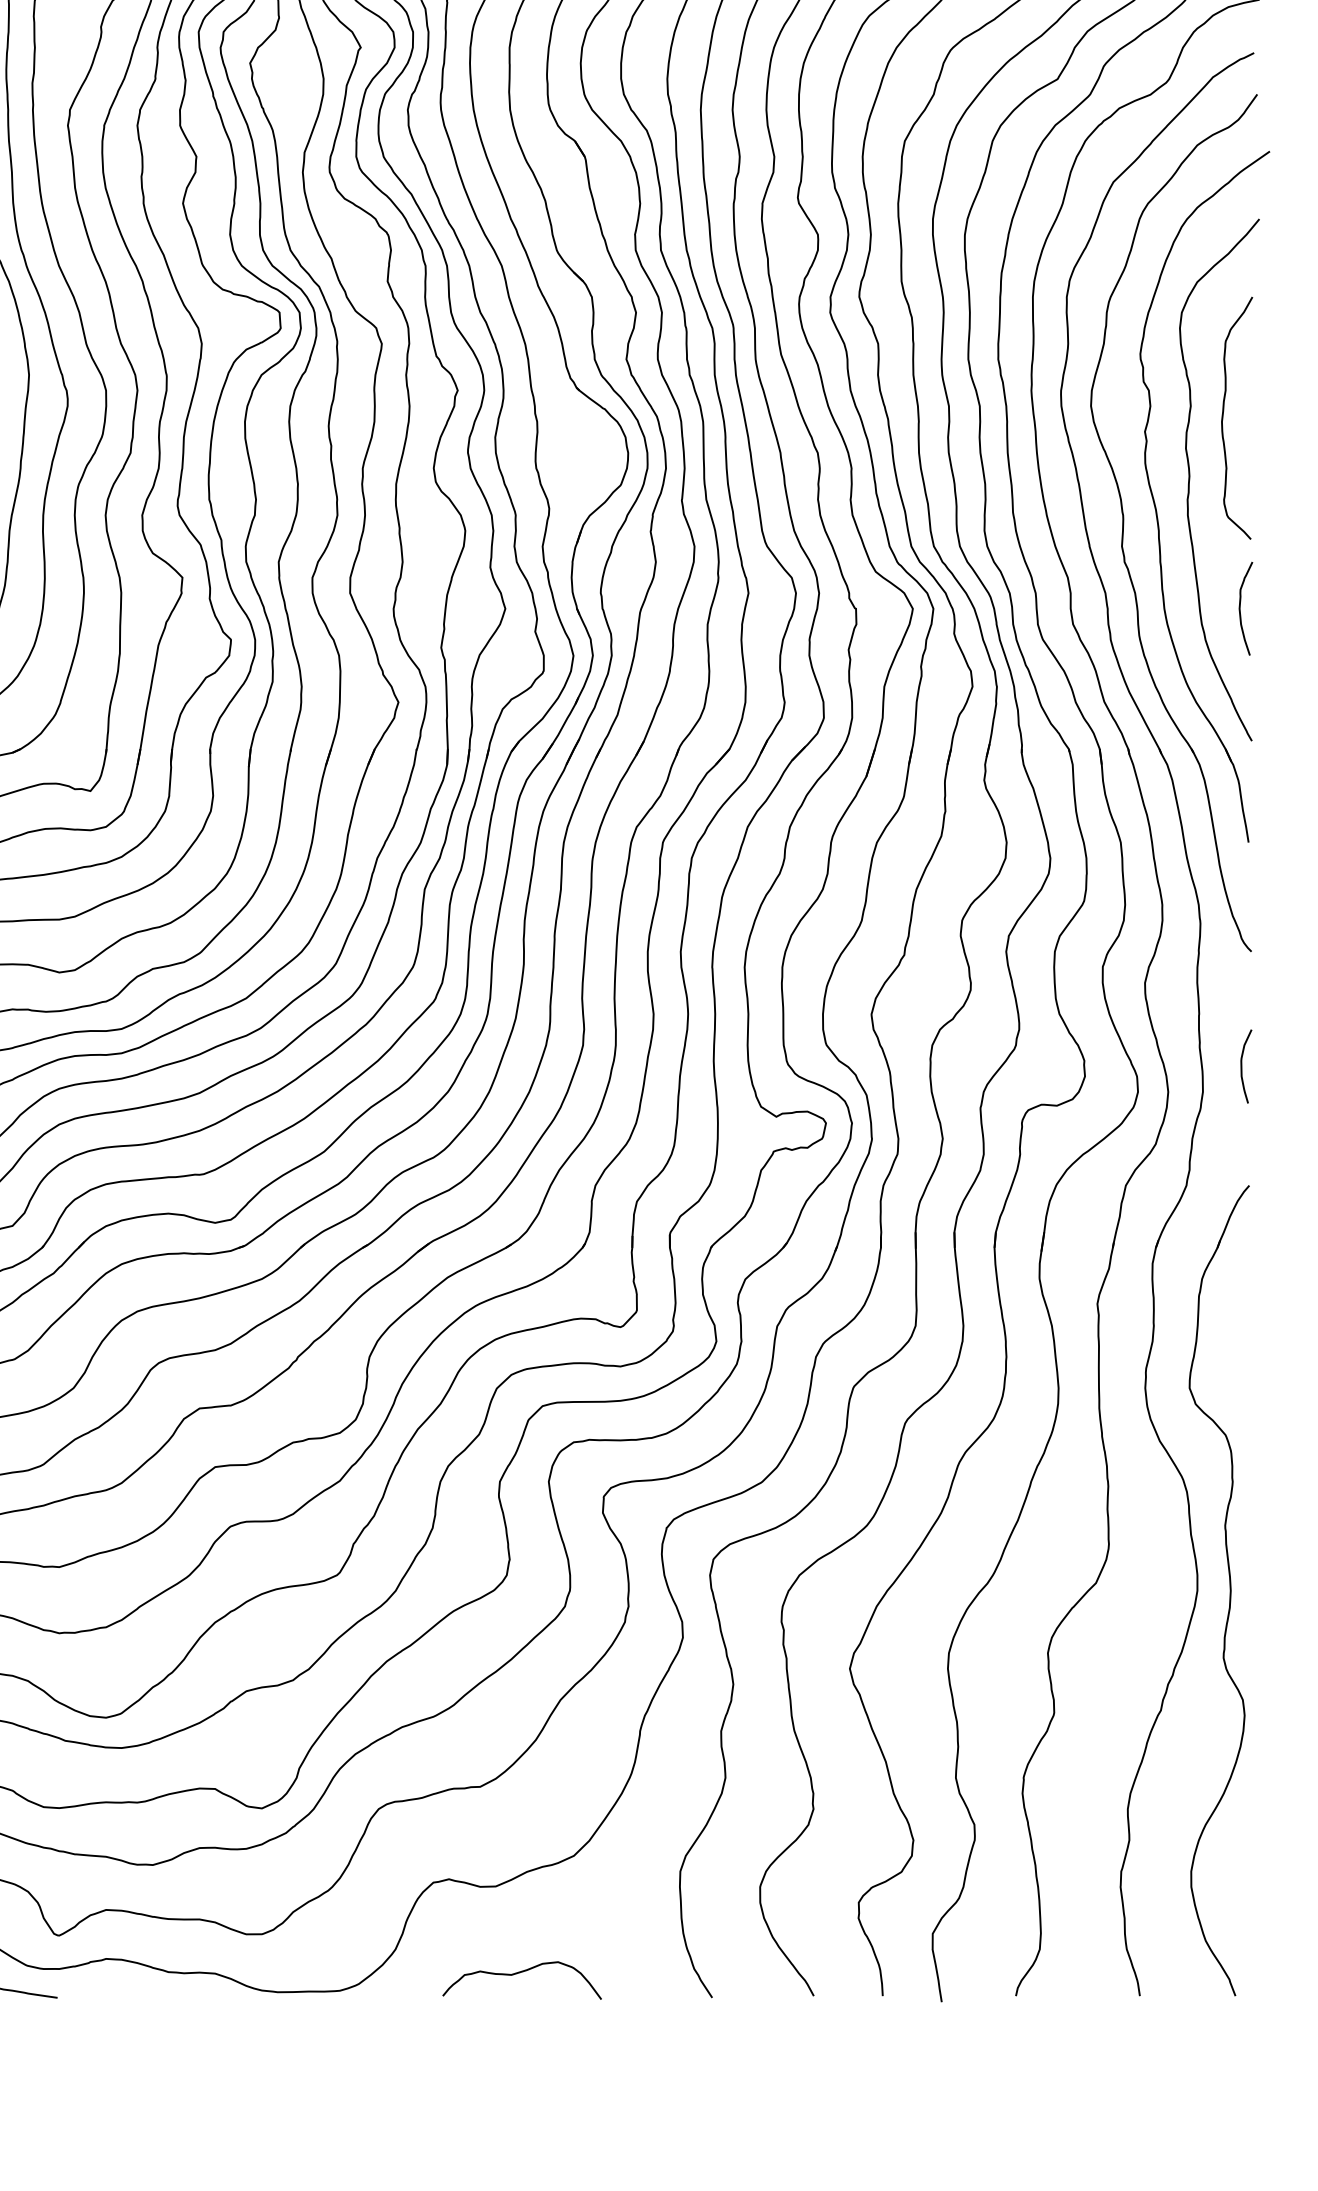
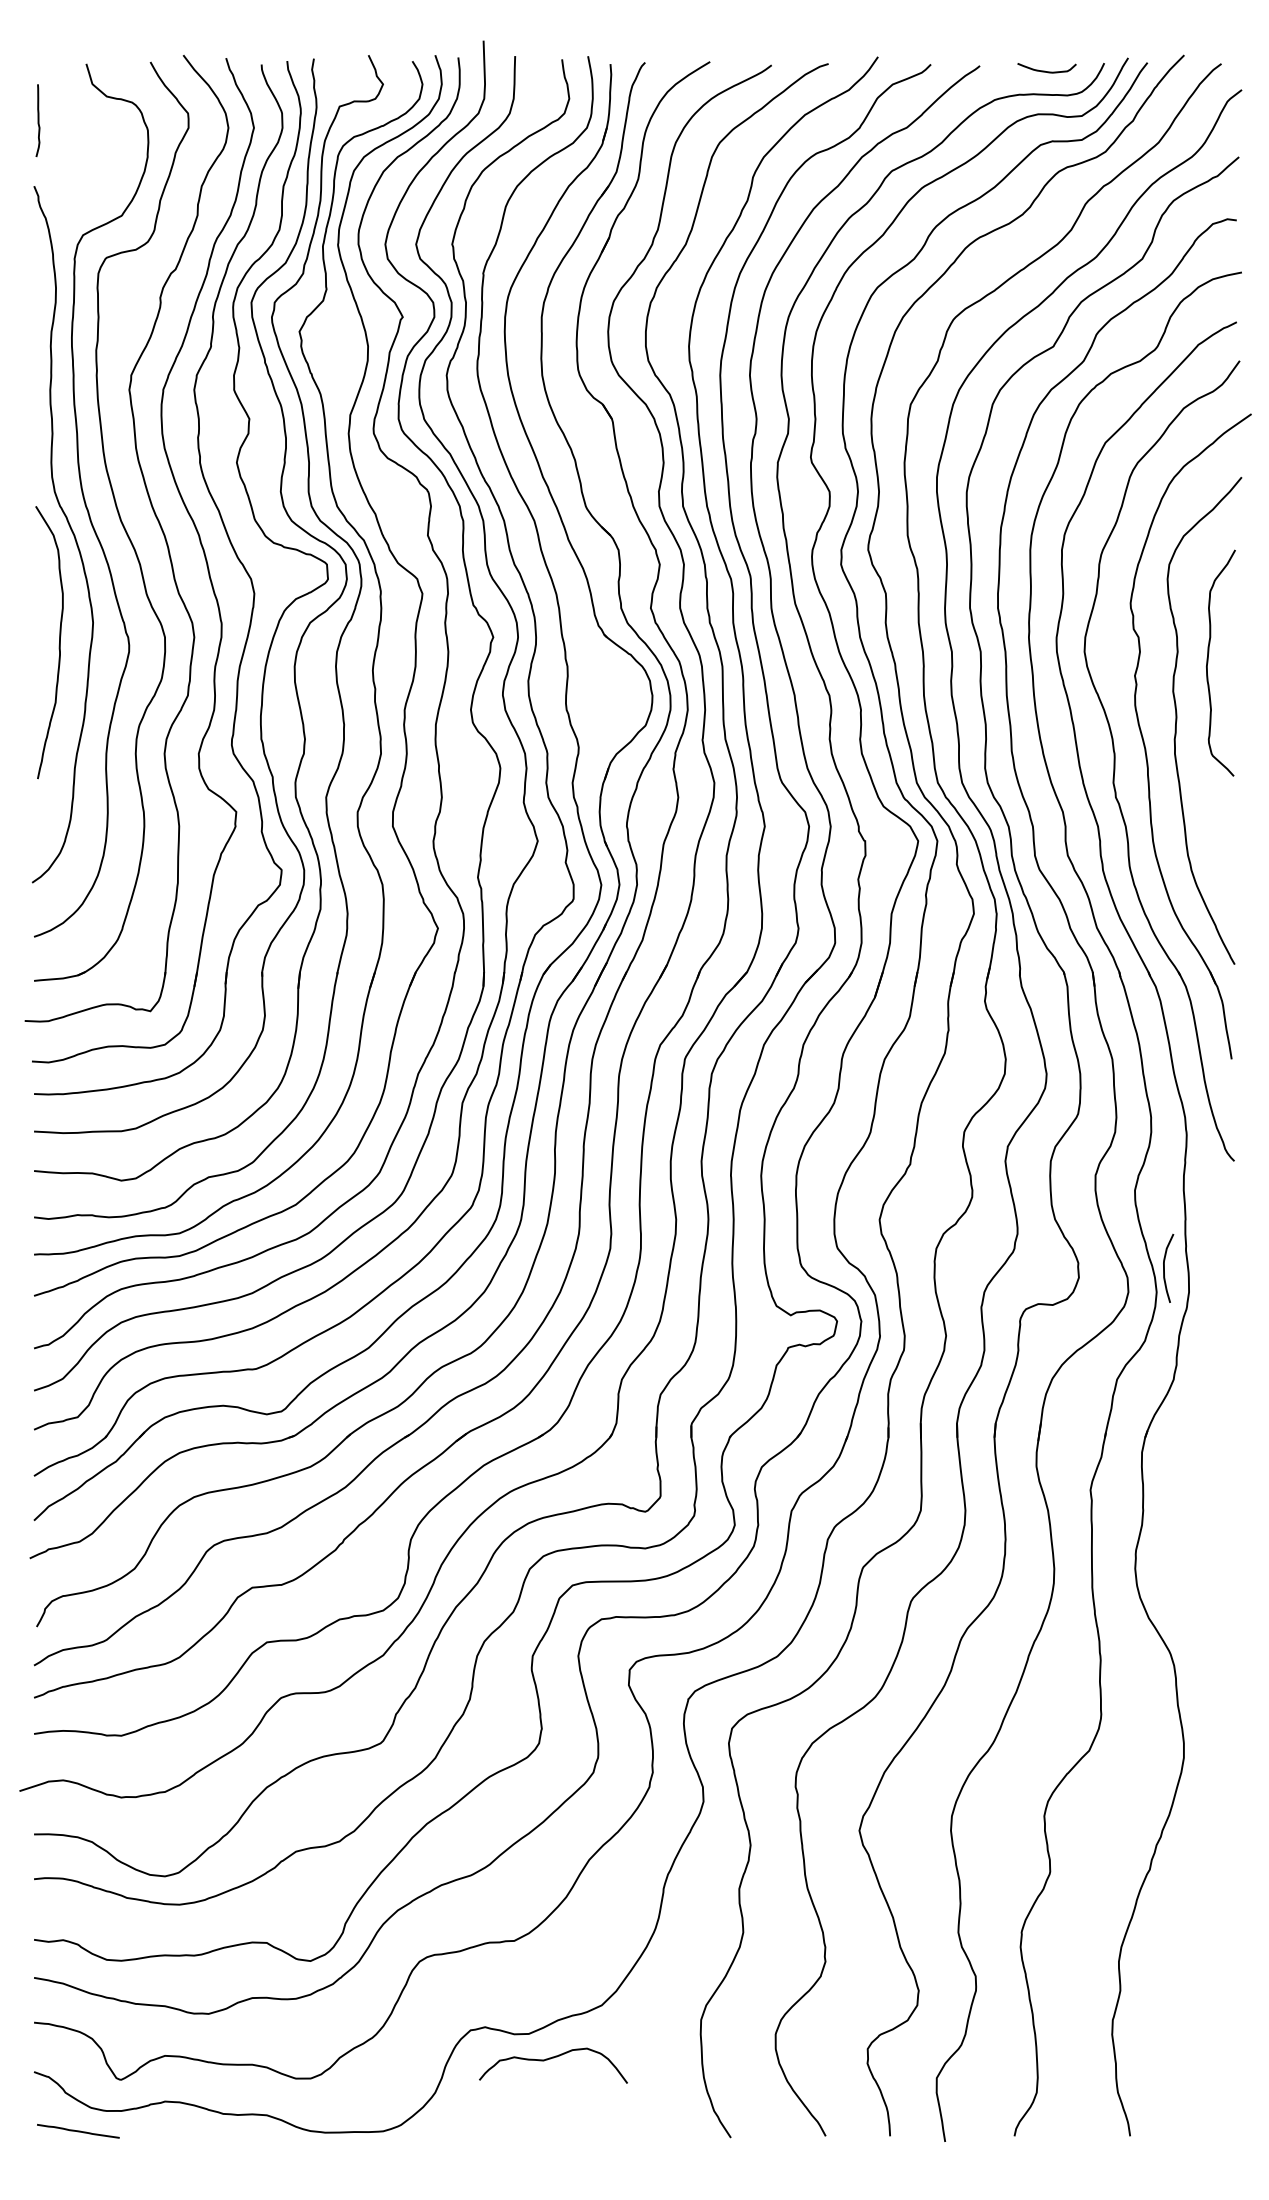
curve: (1240, 608) -> (1224, 840), removed
curve: (1241, 1065) -> (1164, 1267), moved
part: (1229, 1586) -> (1213, 1753), removed
curve: (518, 1973) -> (550, 2059), moved

